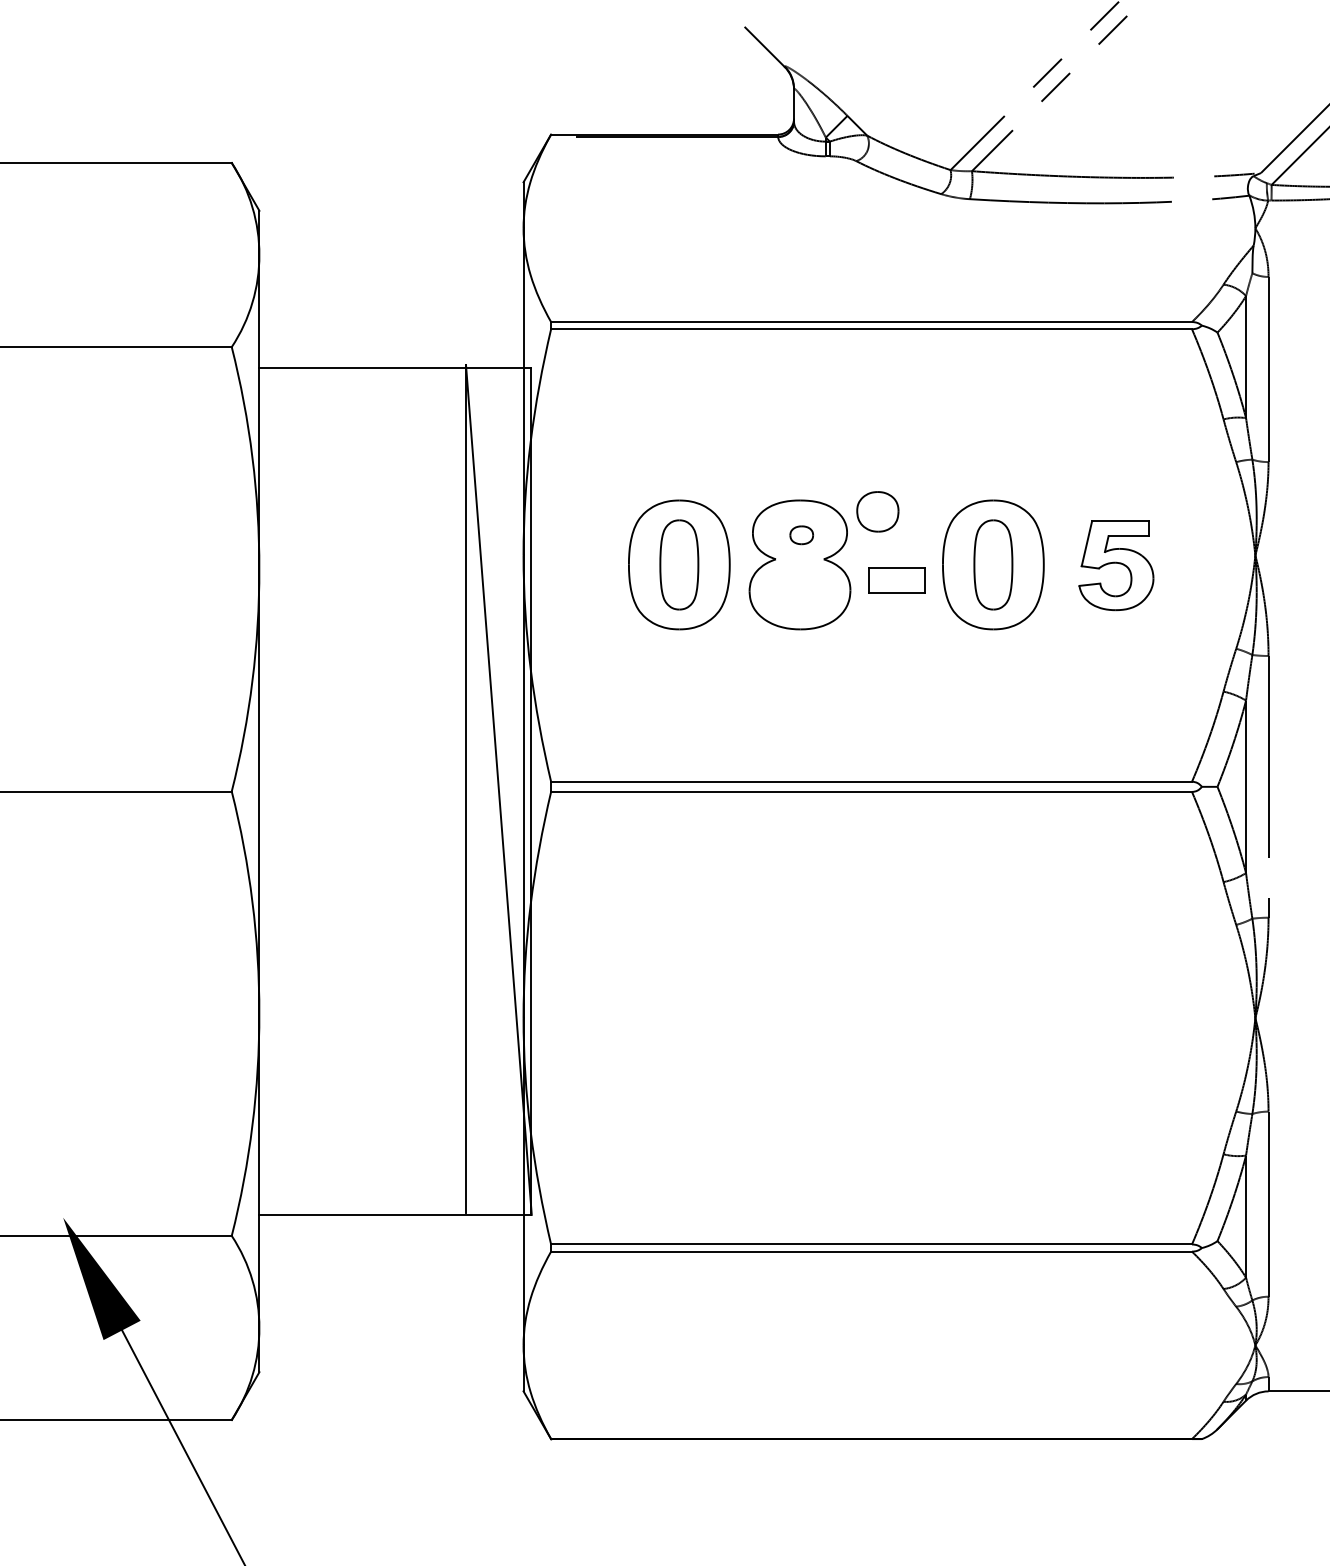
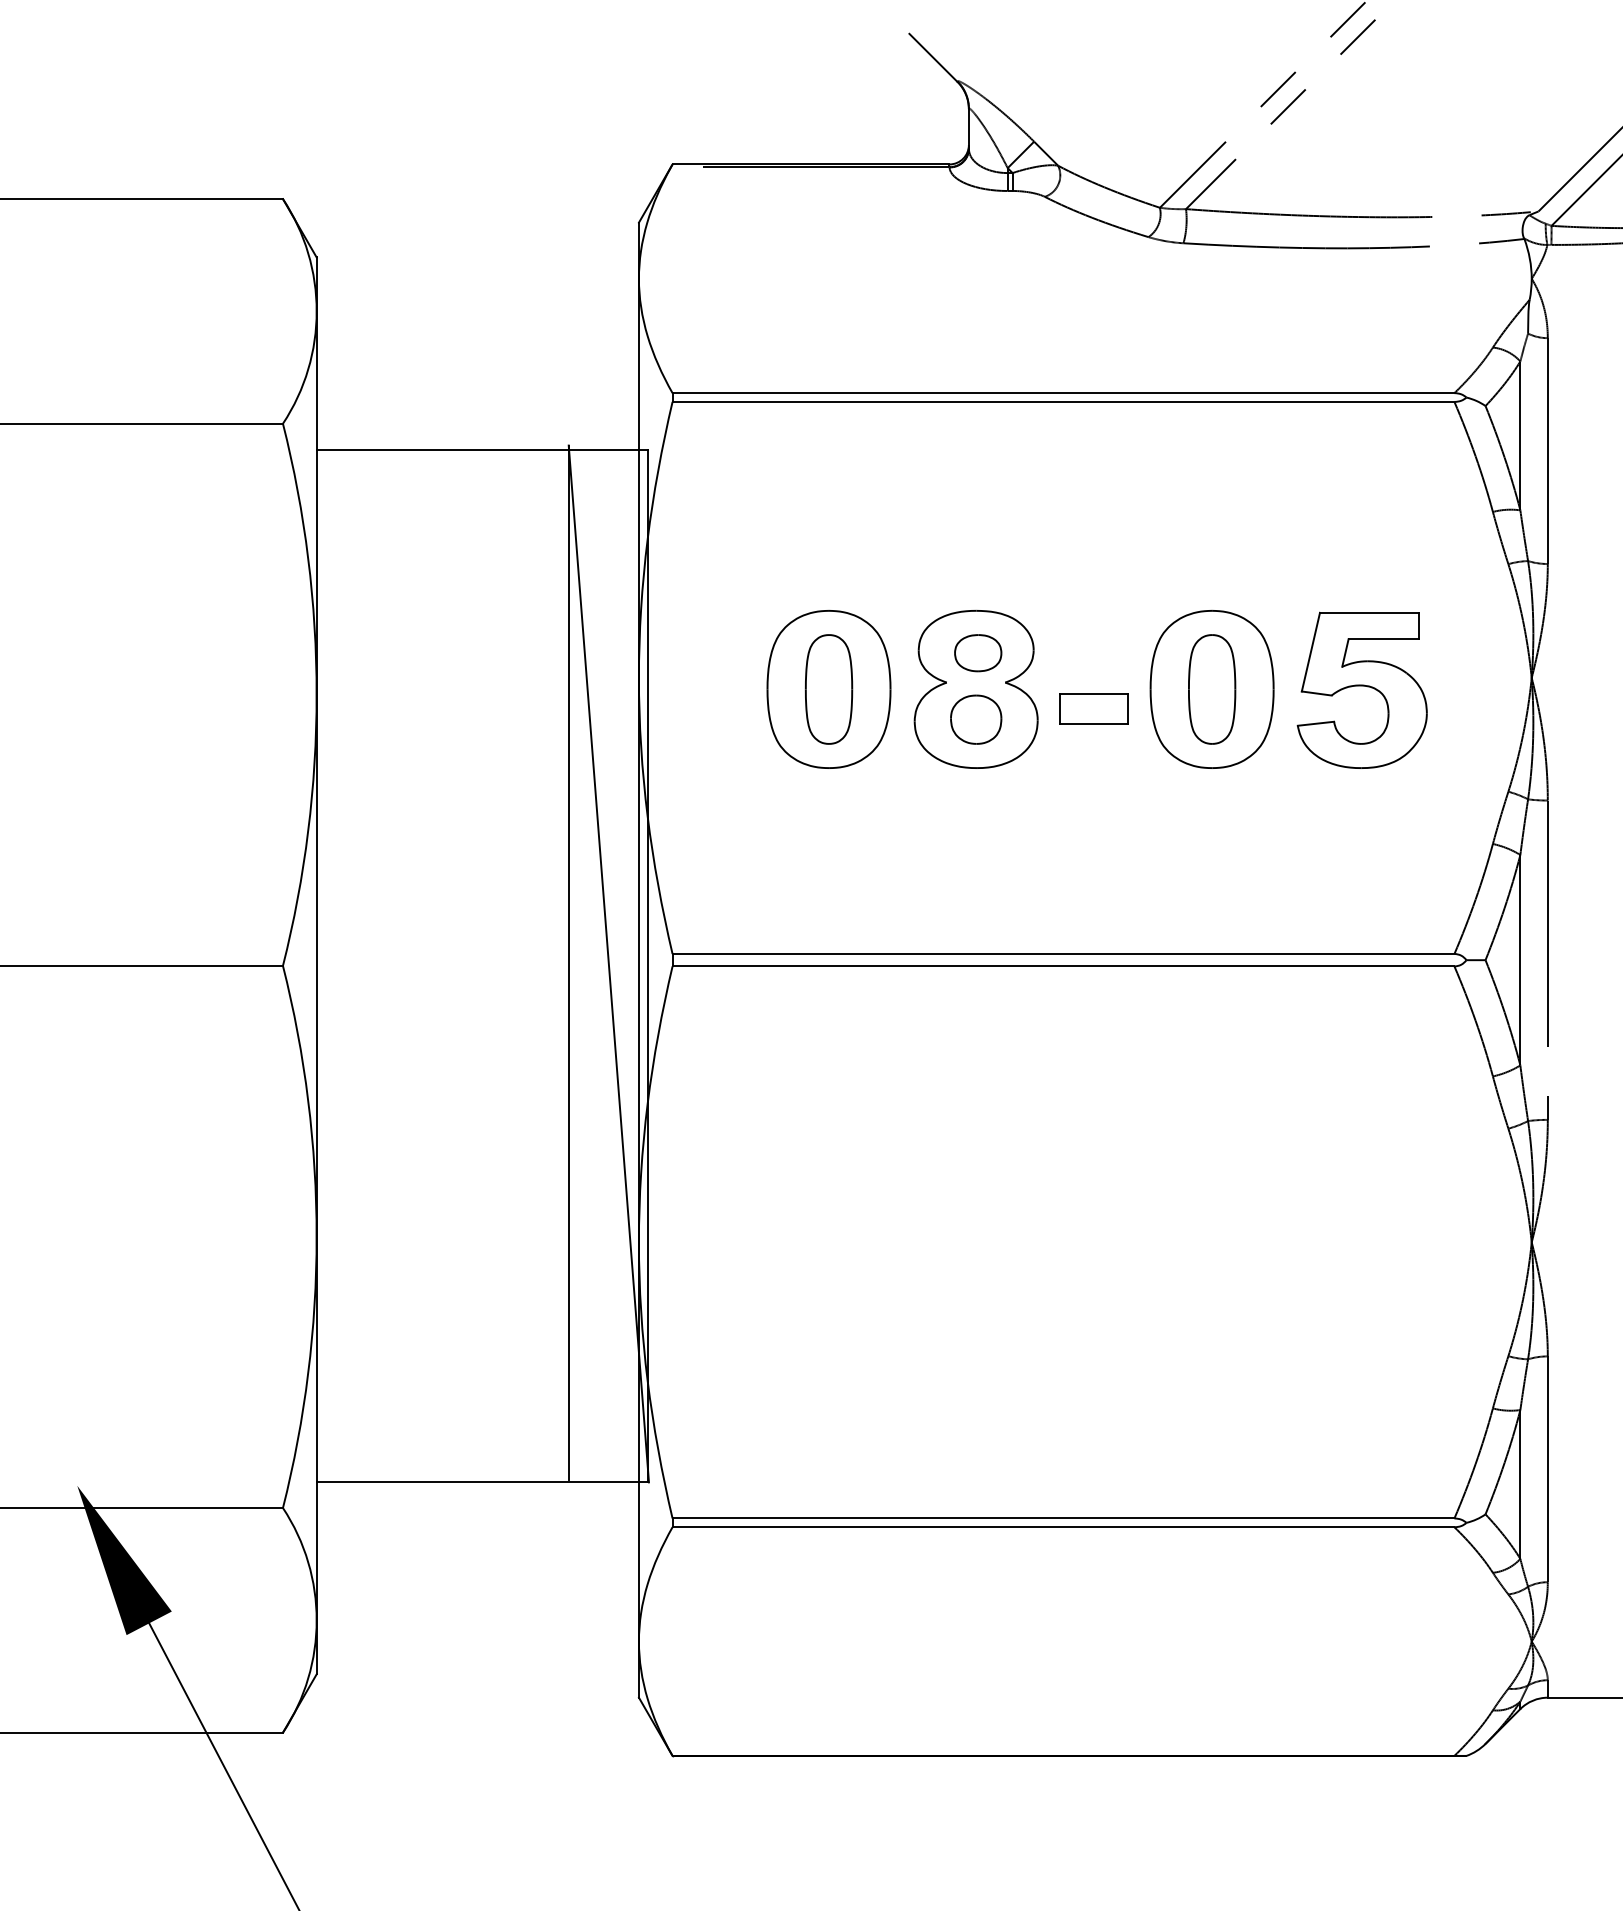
part: (878, 511) -> (976, 719), moved
part: (801, 535) -> (978, 653), size x1.67
part: (1115, 564) -> (1361, 689), size x1.43

